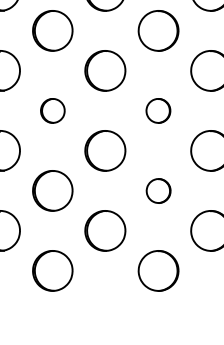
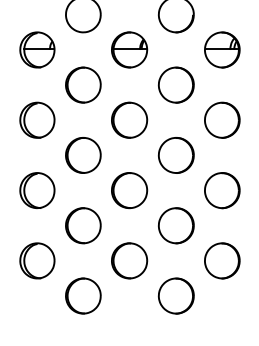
part: (52, 110) -> (83, 155), size x1.67
part: (157, 110) -> (175, 155), size x1.67
part: (158, 190) -> (176, 225), size x1.67

